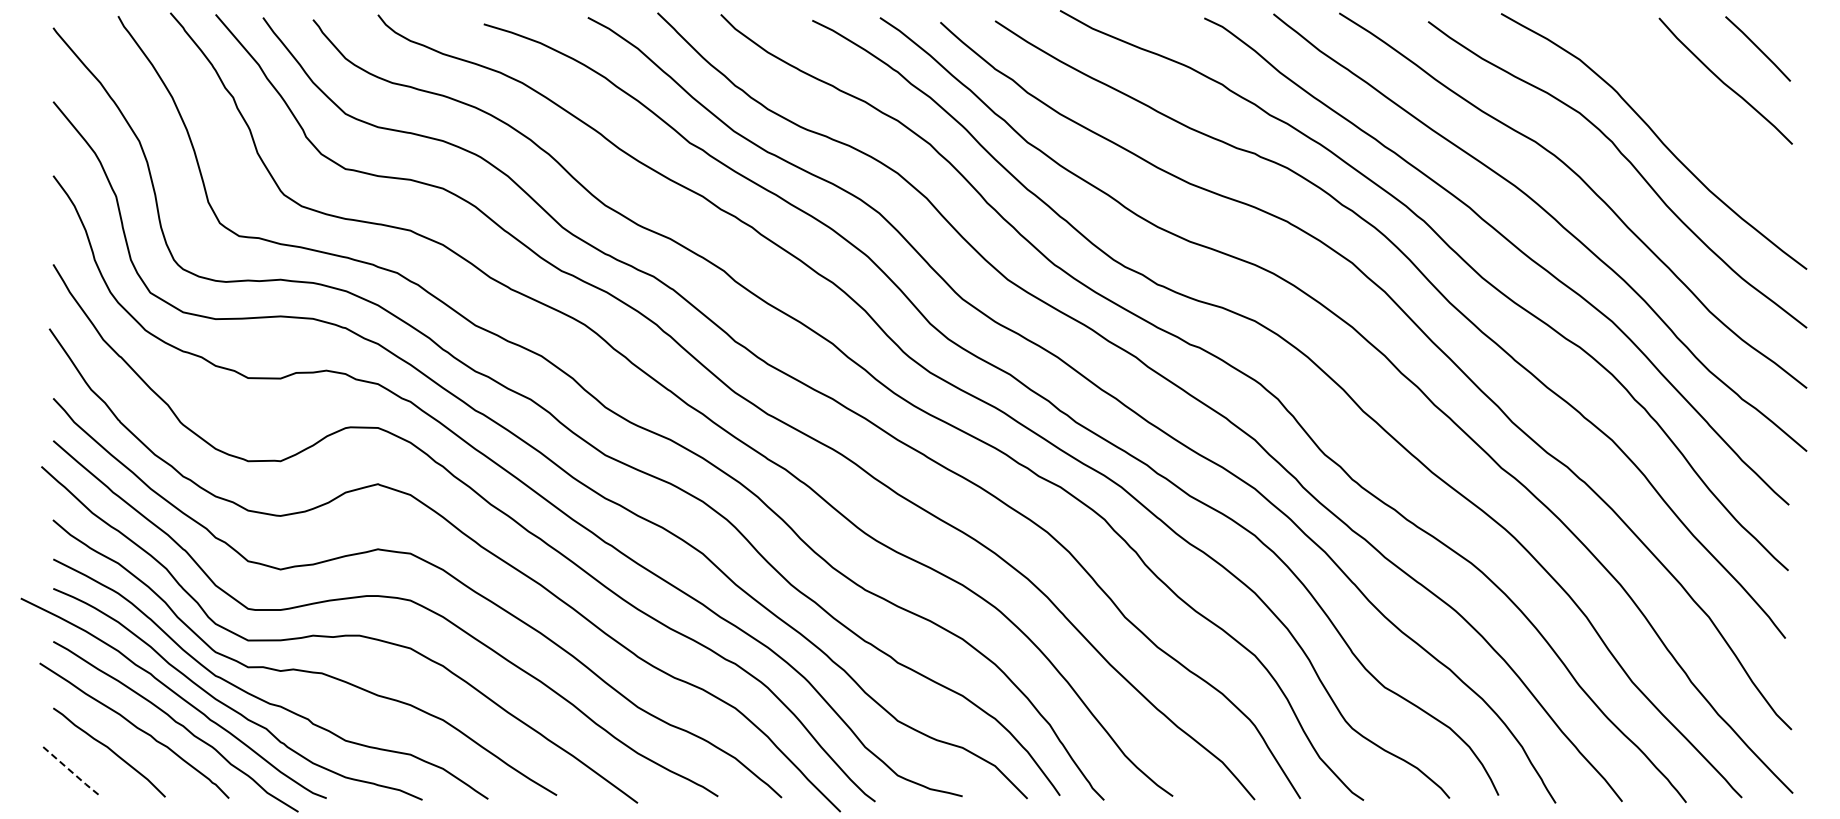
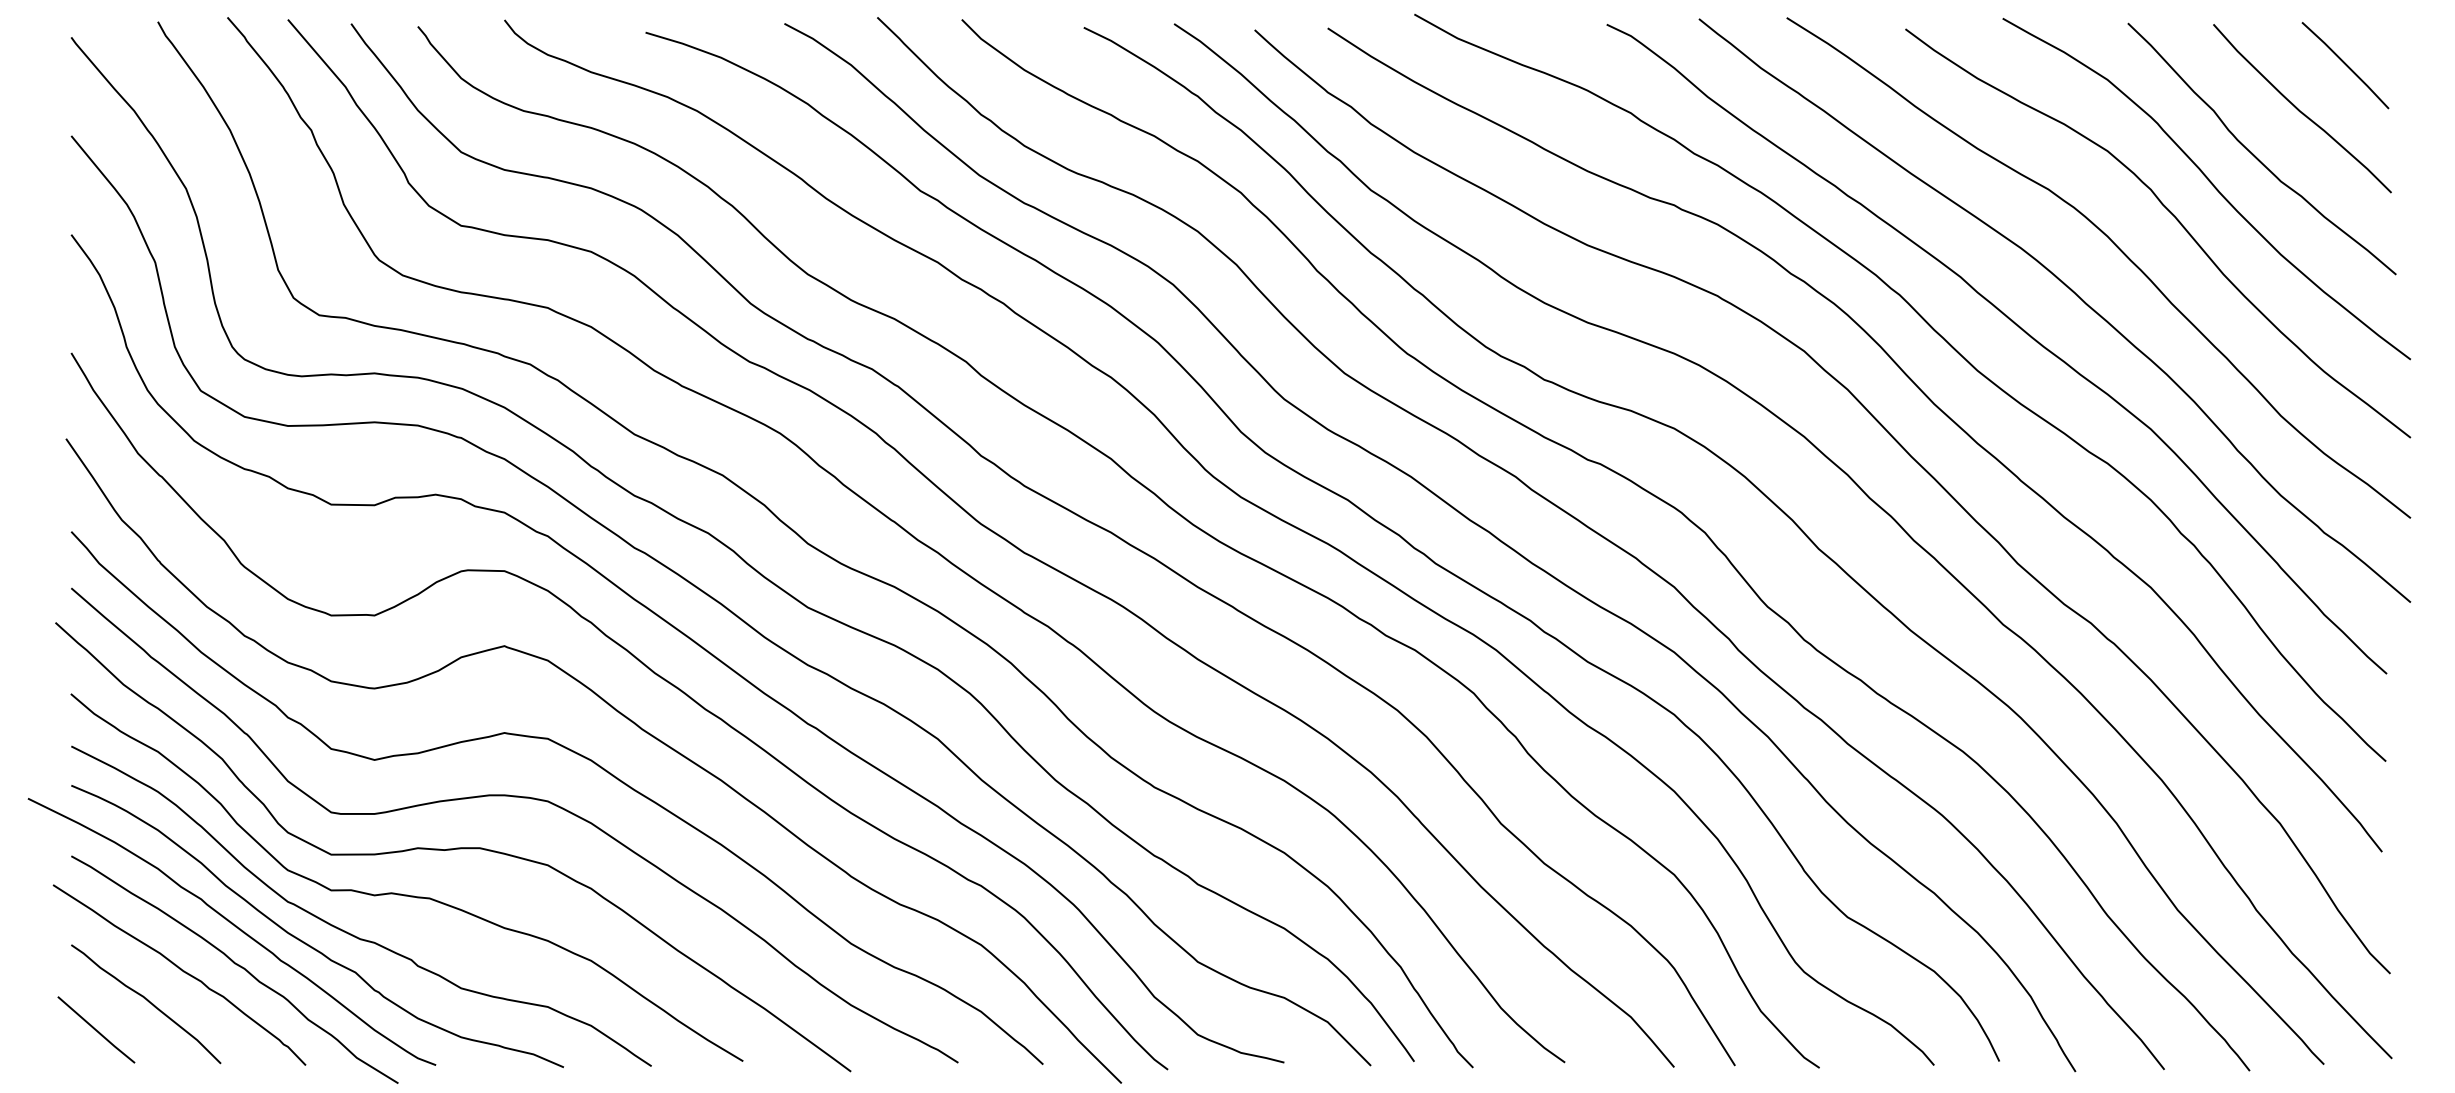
curve: (1690, 116) -> (2255, 155), added
line: (72, 772) -> (96, 1030), dashed -> solid

